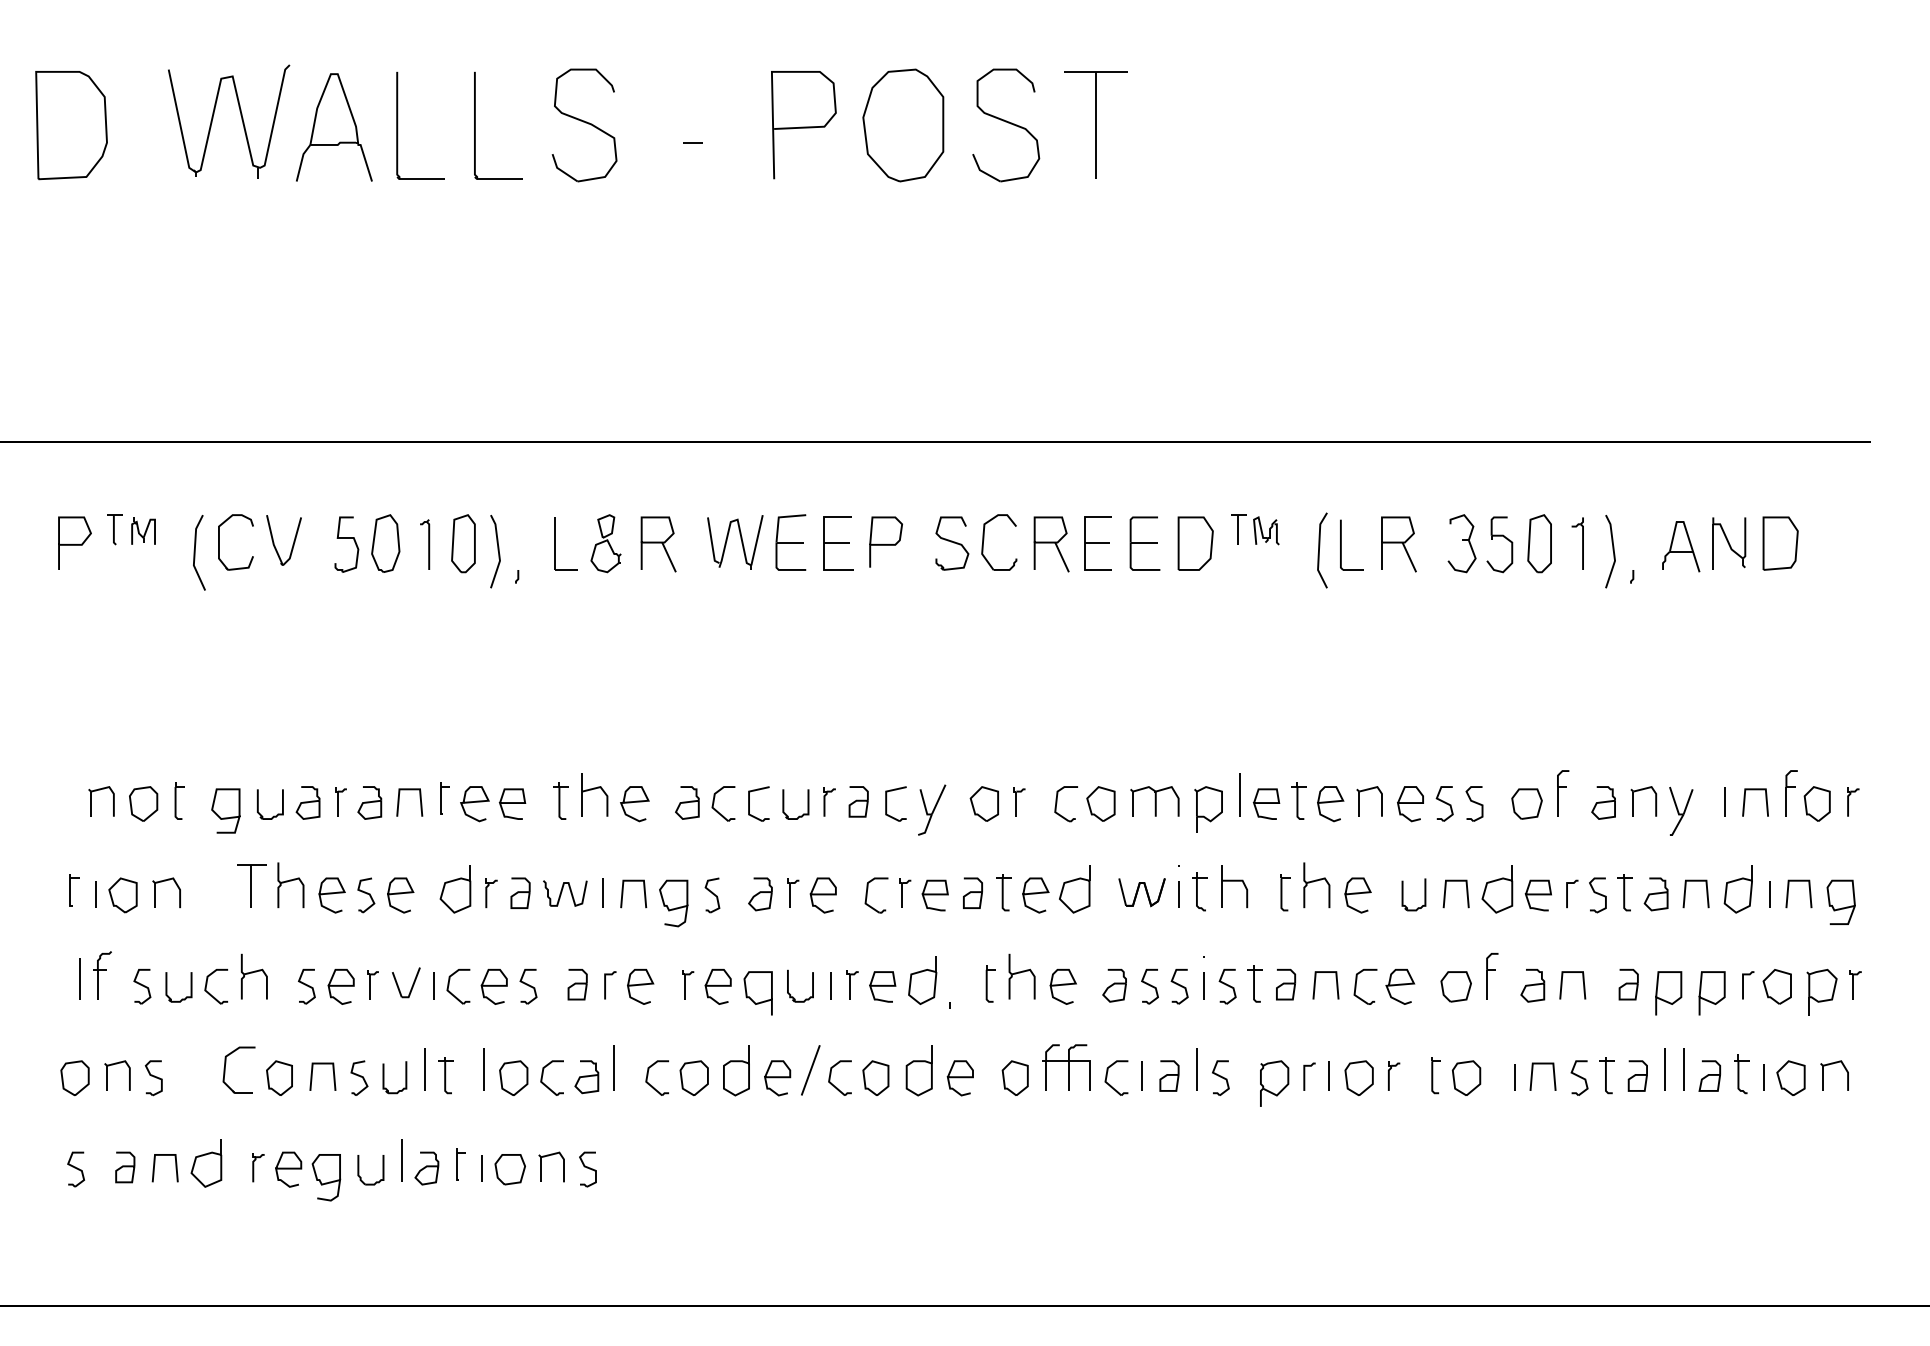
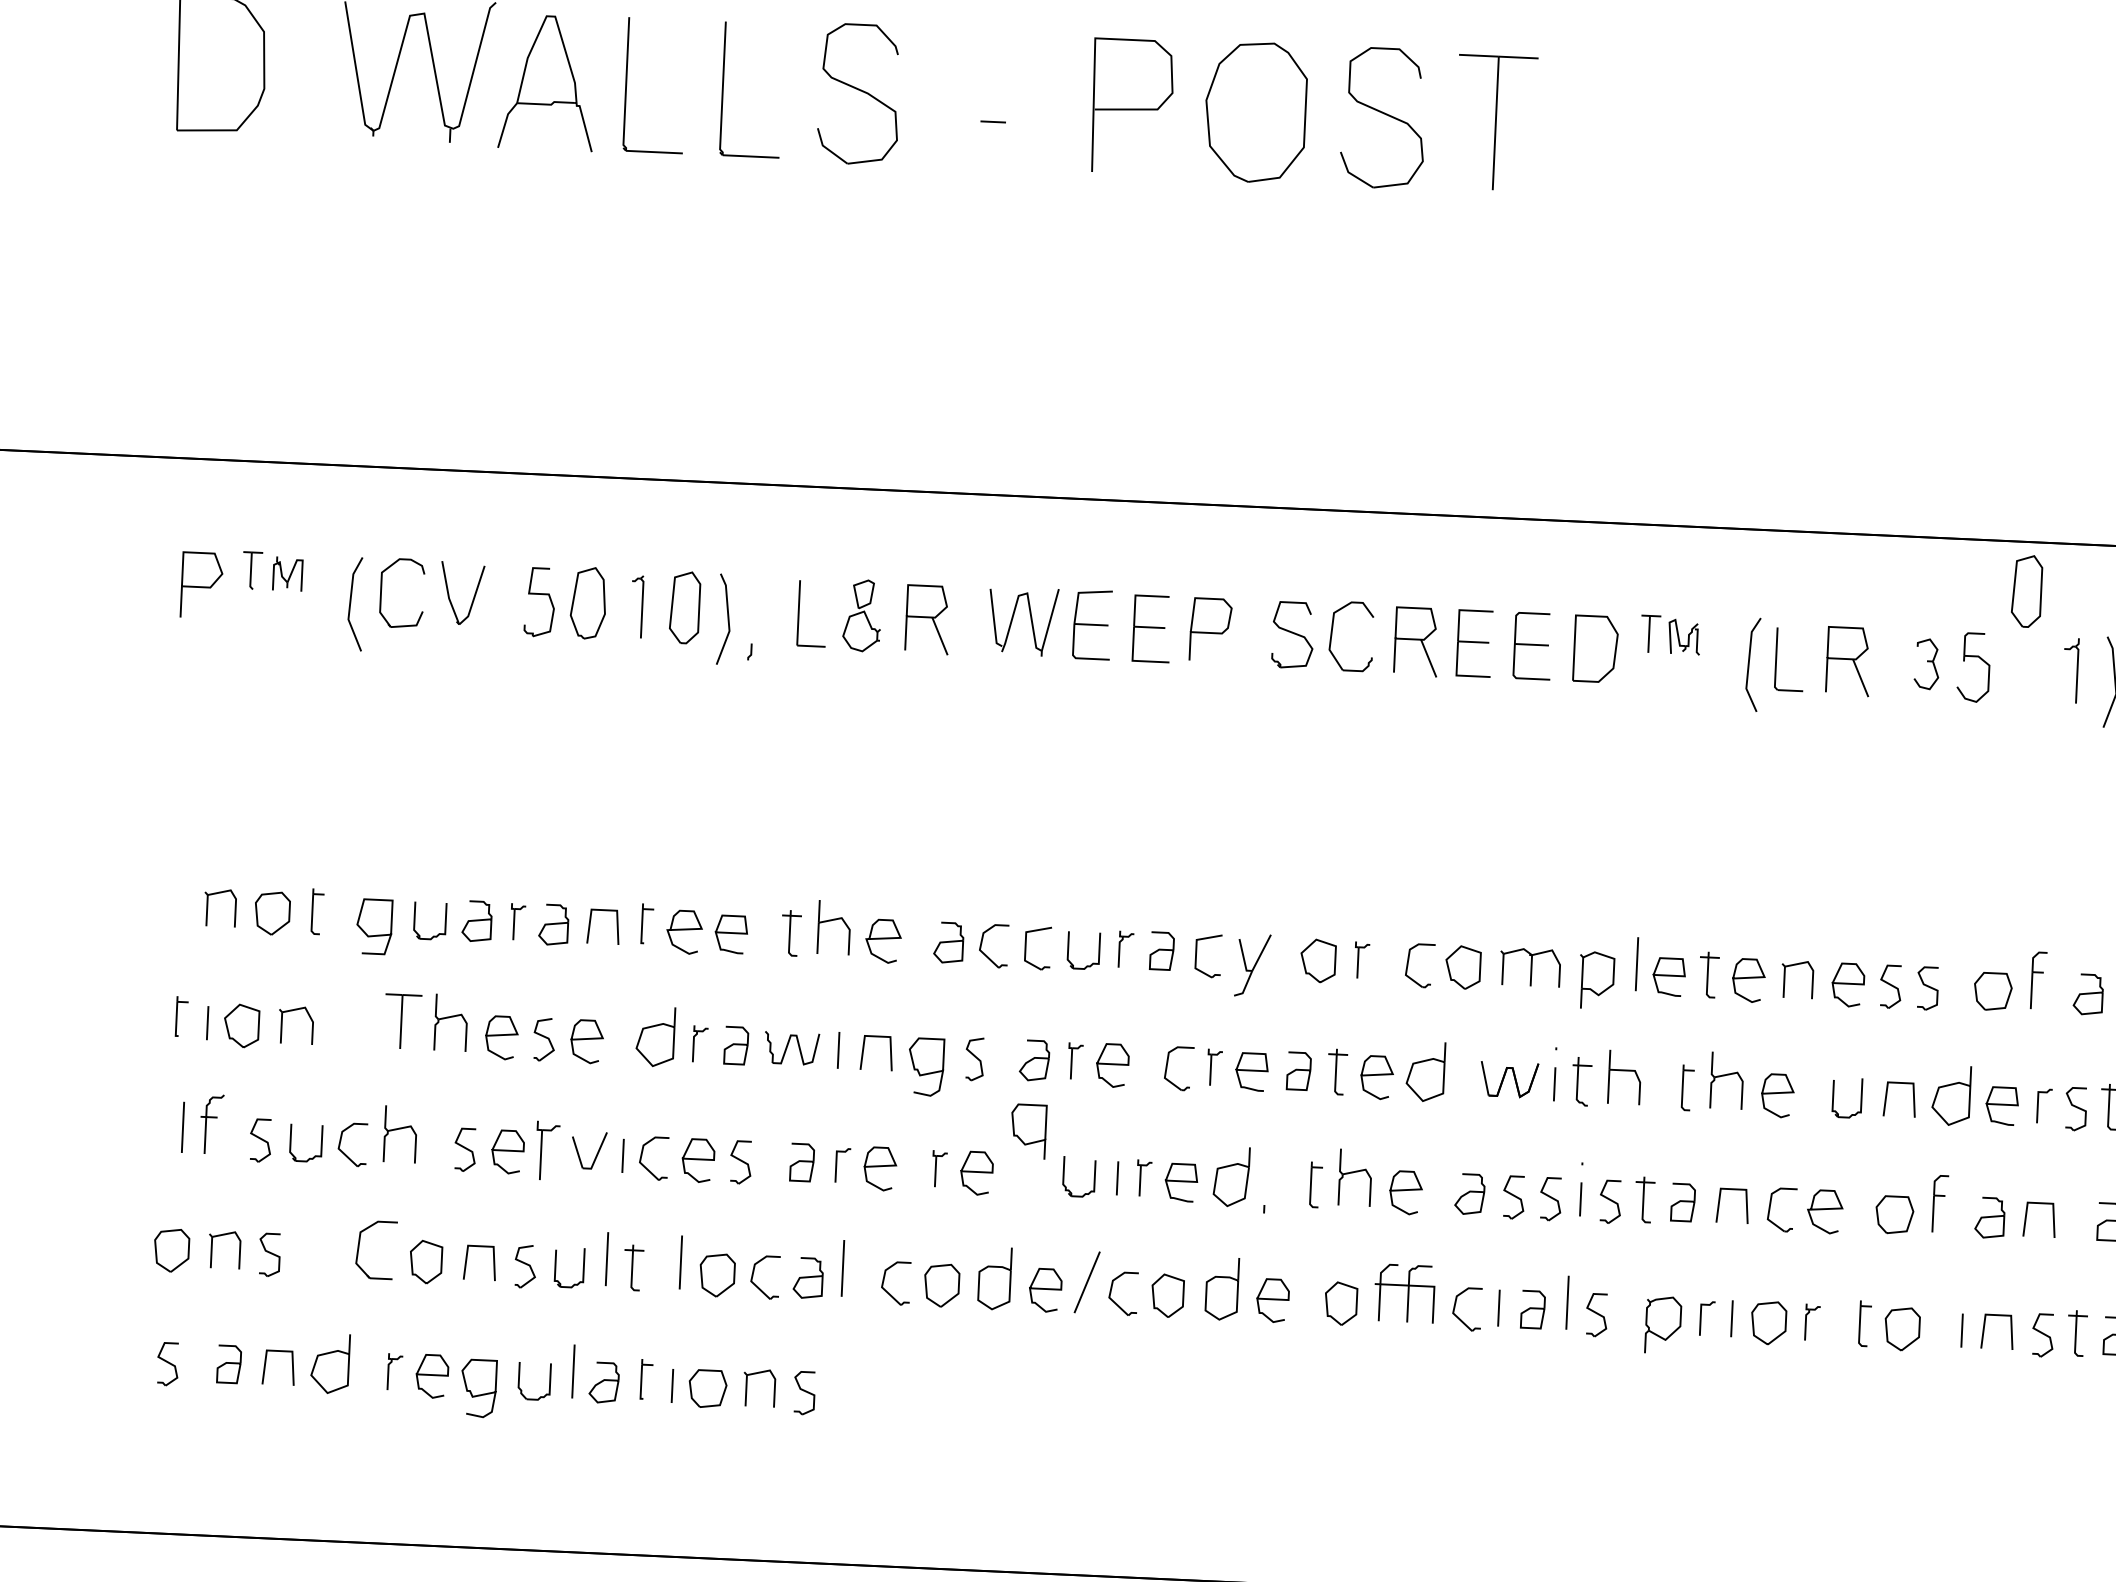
part: (1461, 543) -> (1926, 663), size x0.7
part: (1539, 543) -> (2026, 591), moved
part: (372, 984) -> (546, 1150), size x1.6
curve: (751, 998) -> (1019, 1137), moved

